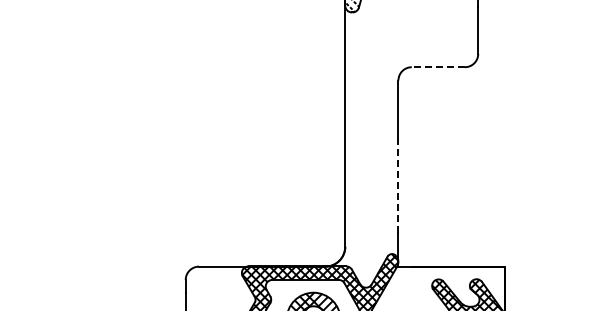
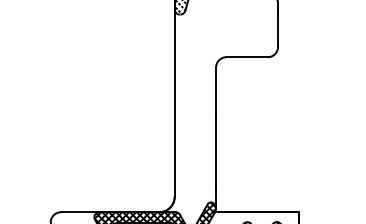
line: (438, 67) -> (247, 57), dashed -> solid
line: (398, 186) -> (216, 149), dashed -> solid

